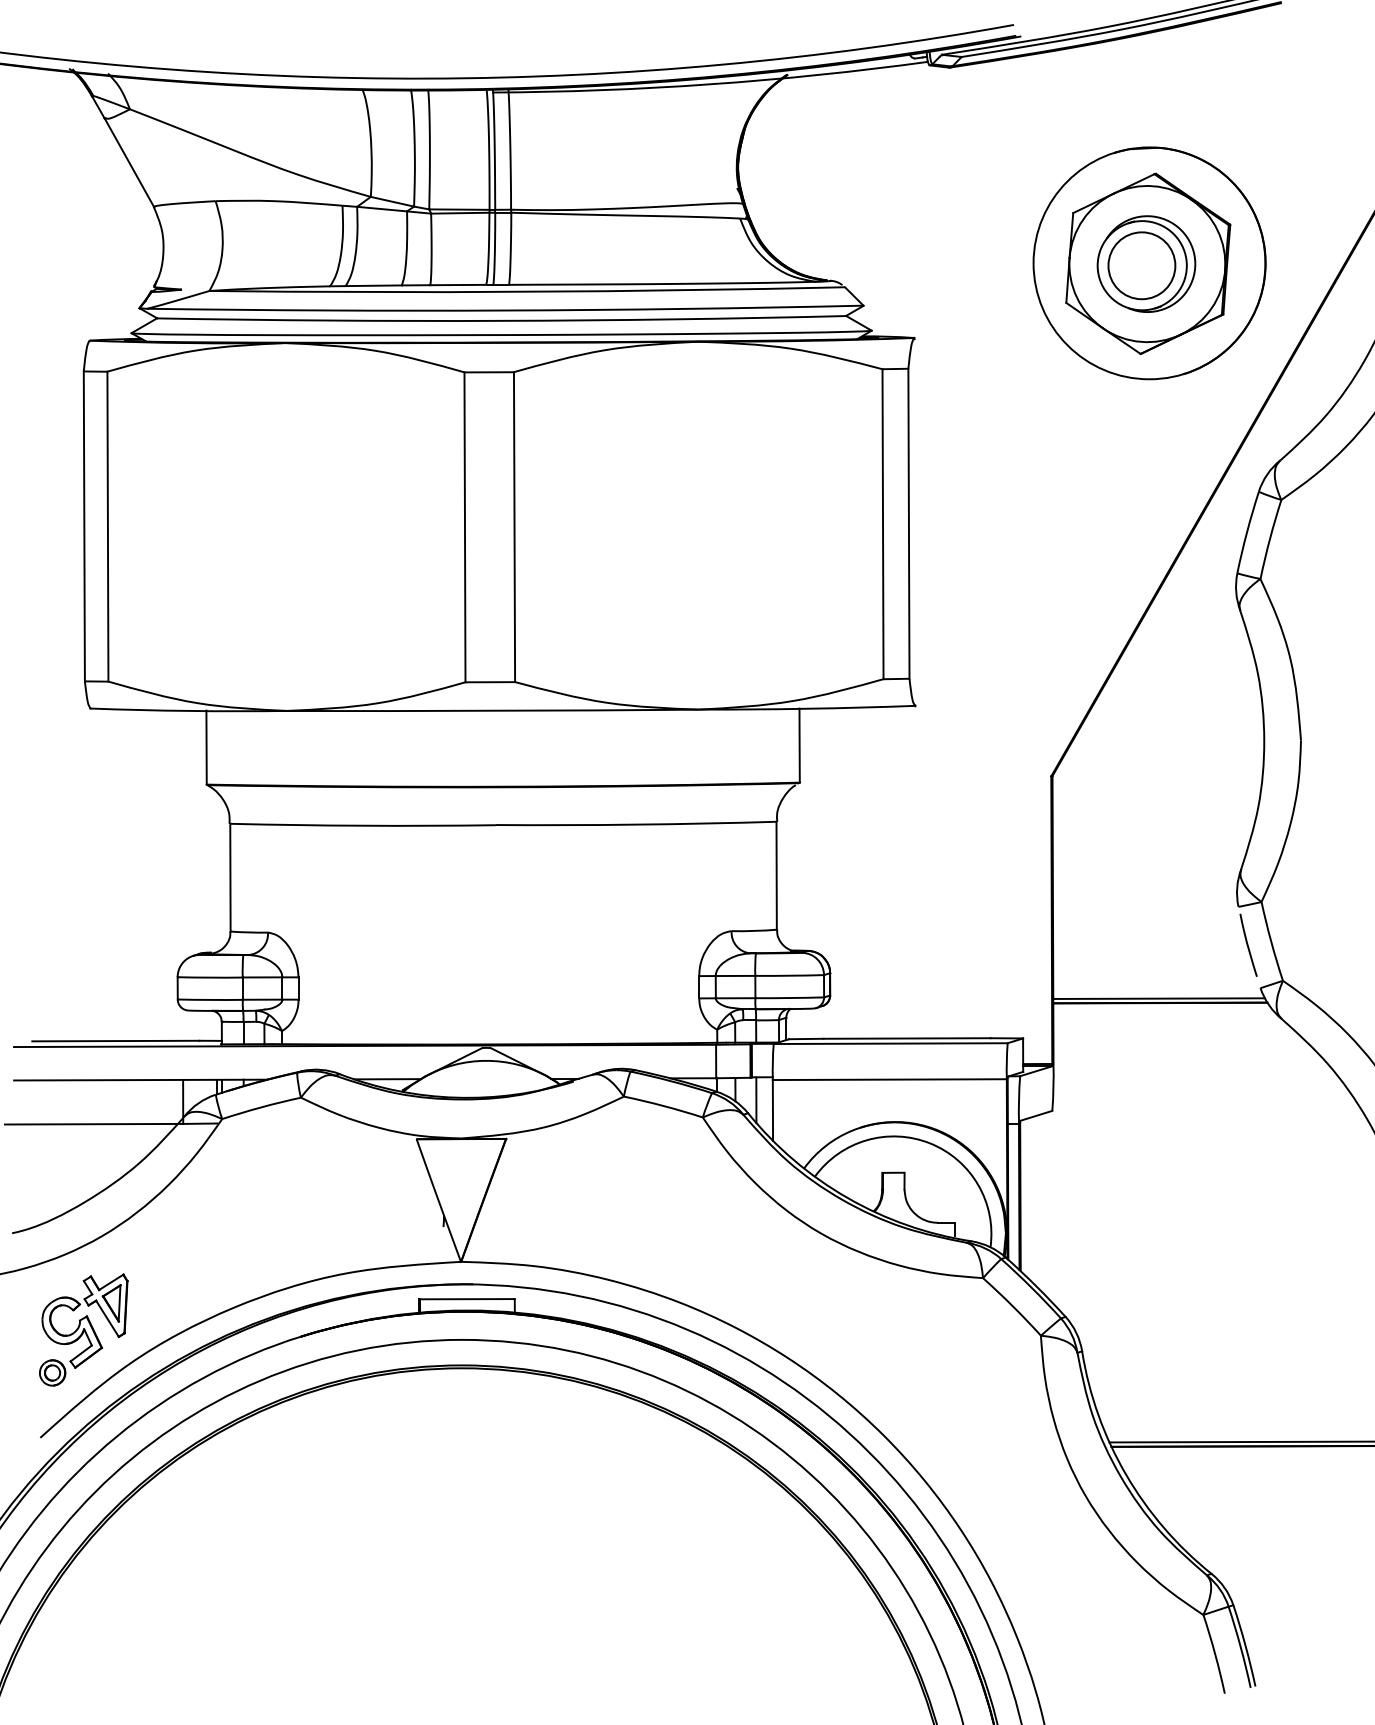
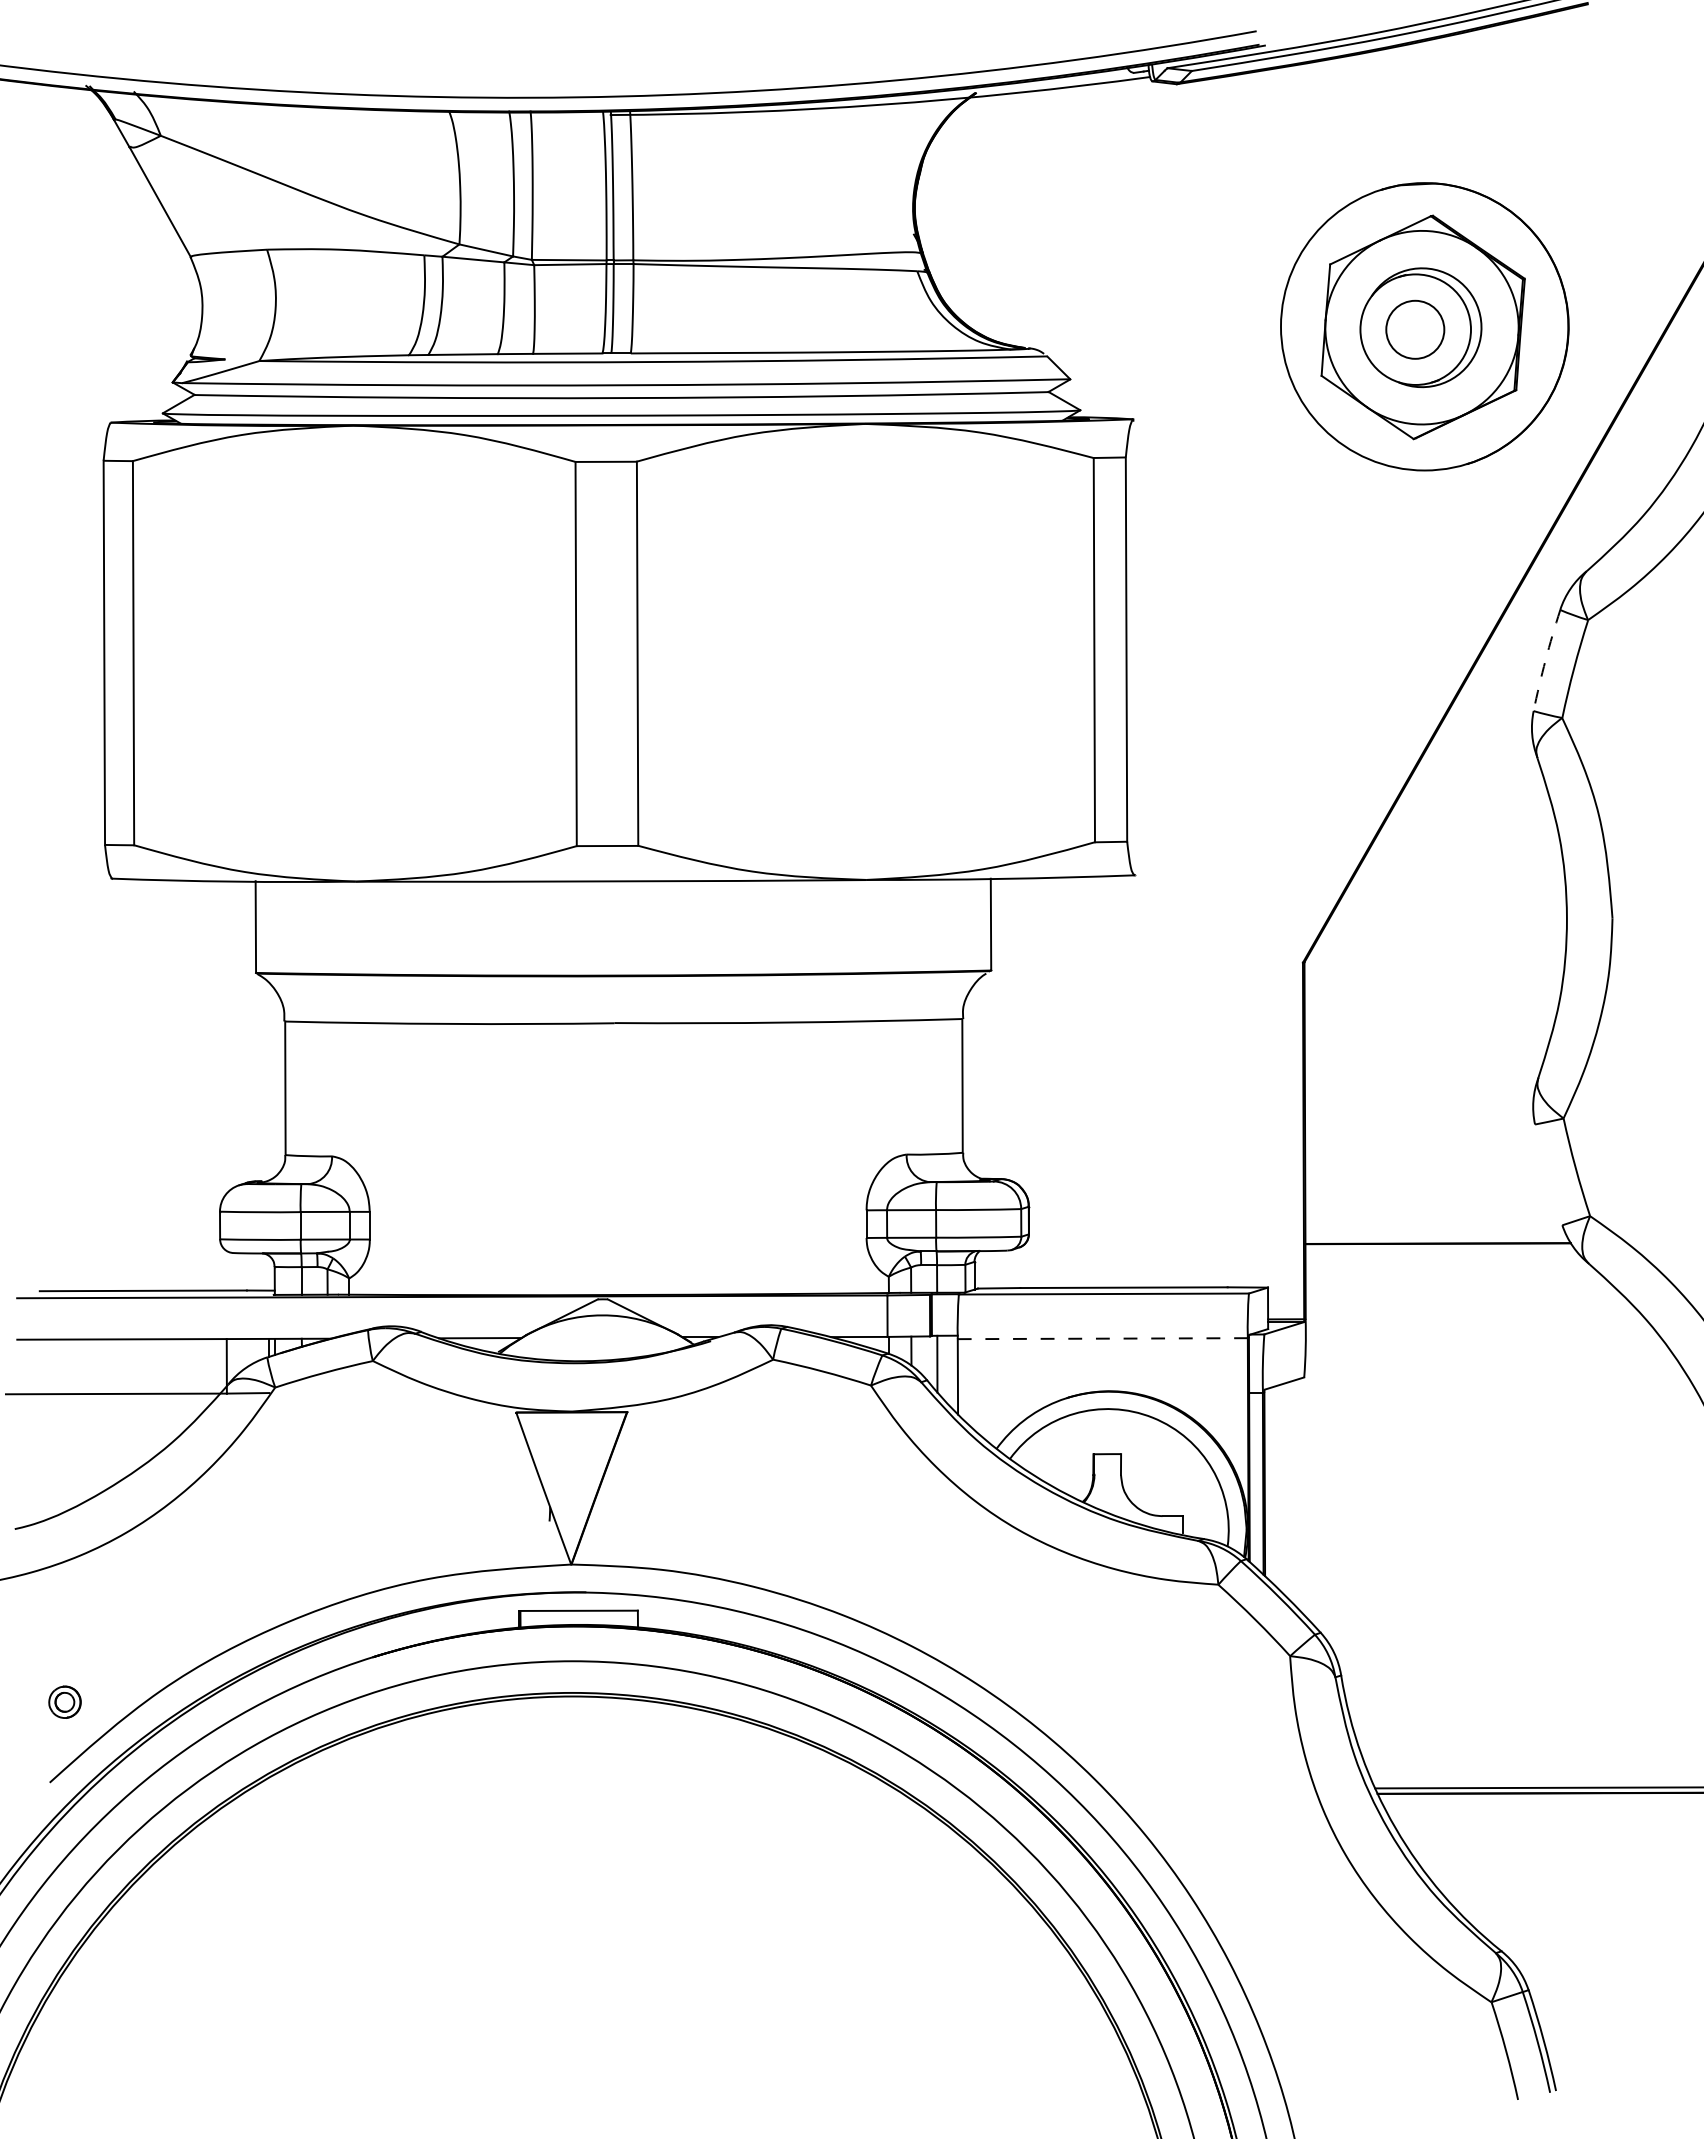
circle: (1141, 265) -> (1414, 329), size x0.7
arc: (1246, 532) -> (1545, 660), solid -> dashed
curve: (1248, 945) -> (1547, 1172), removed
line: (1159, 998) -> (1436, 1237), removed
line: (890, 1079) -> (1103, 1338), solid -> dashed
part: (84, 1320) -> (104, 1637), removed

